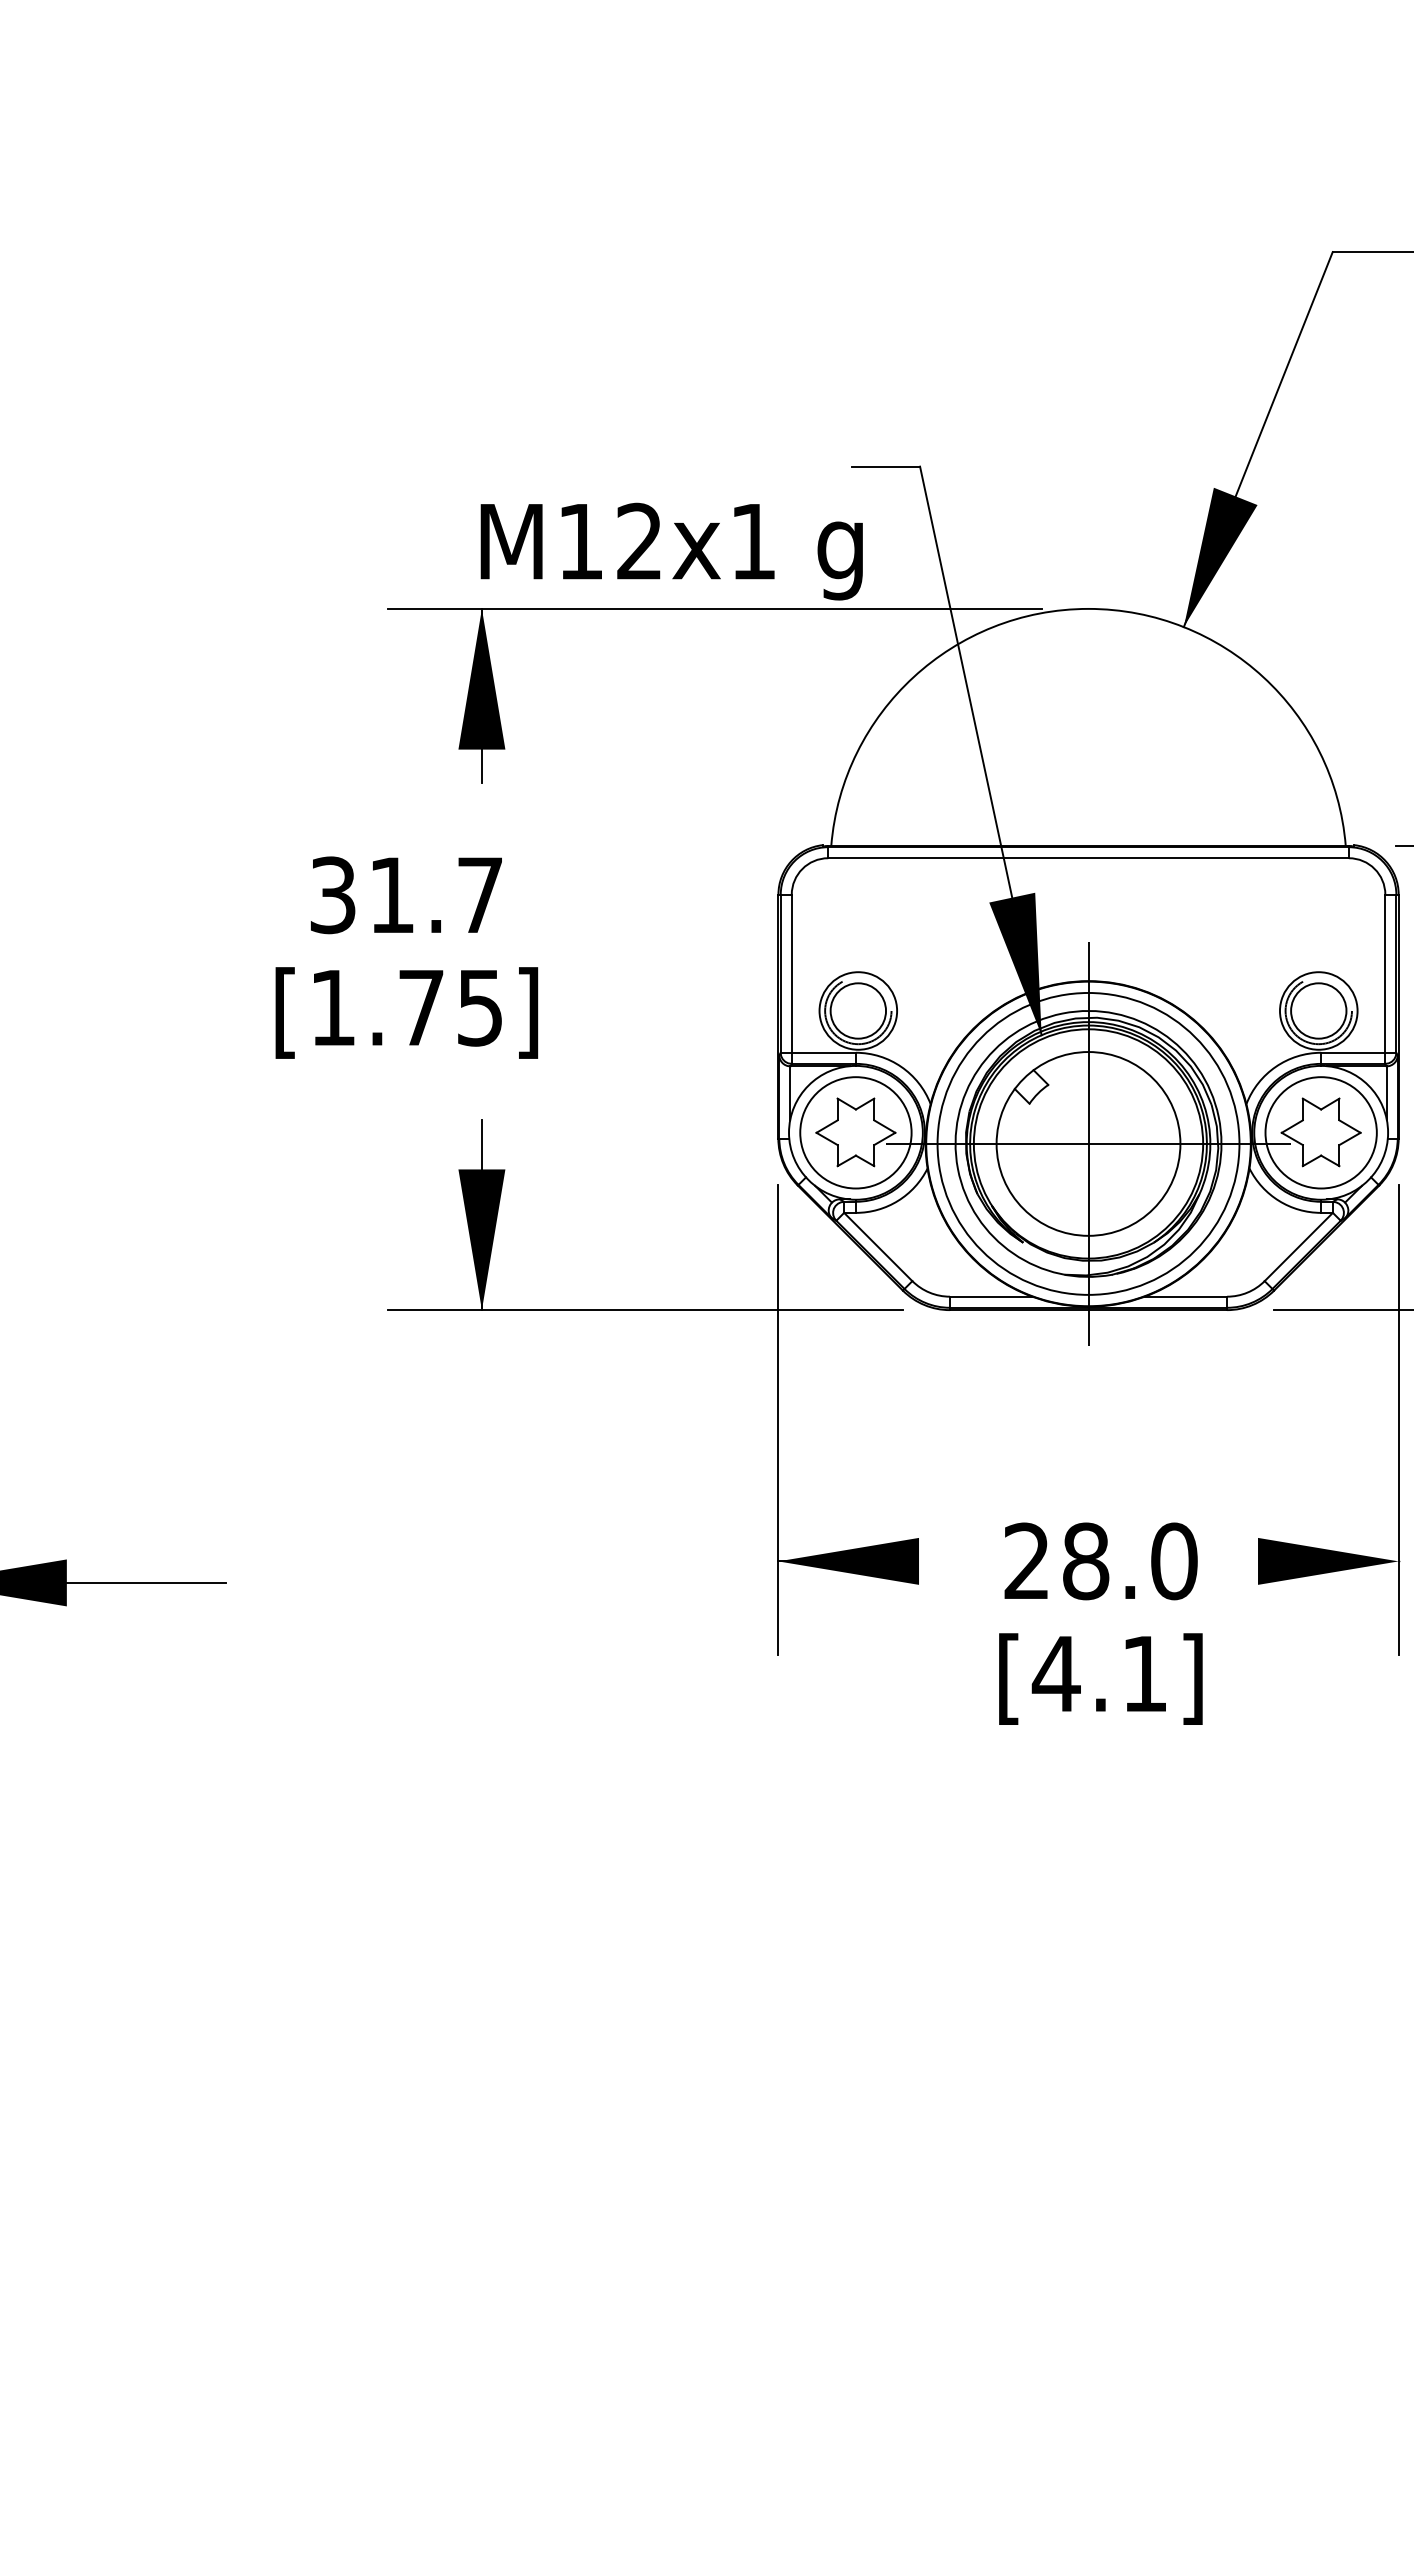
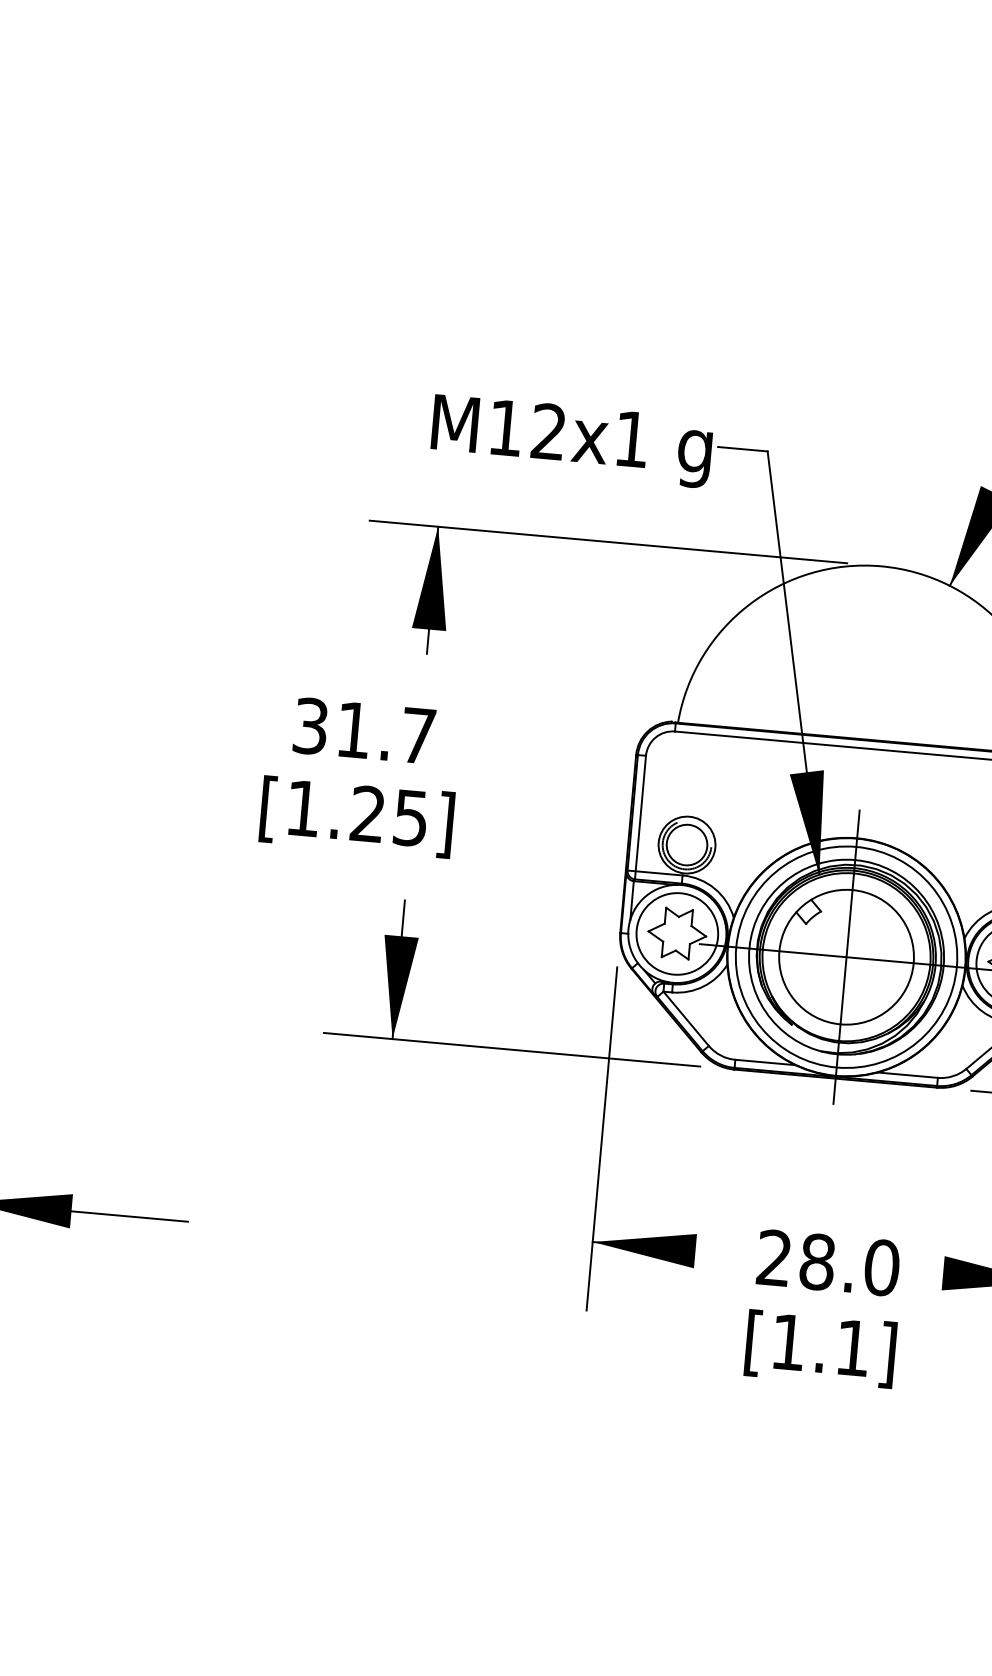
text: (671, 551) -> (571, 441), moved
text: (421, 1007) -> (368, 814), [1.75] -> [1.25]
text: (1055, 1673) -> (787, 1341), [4.1] -> [1.1]

